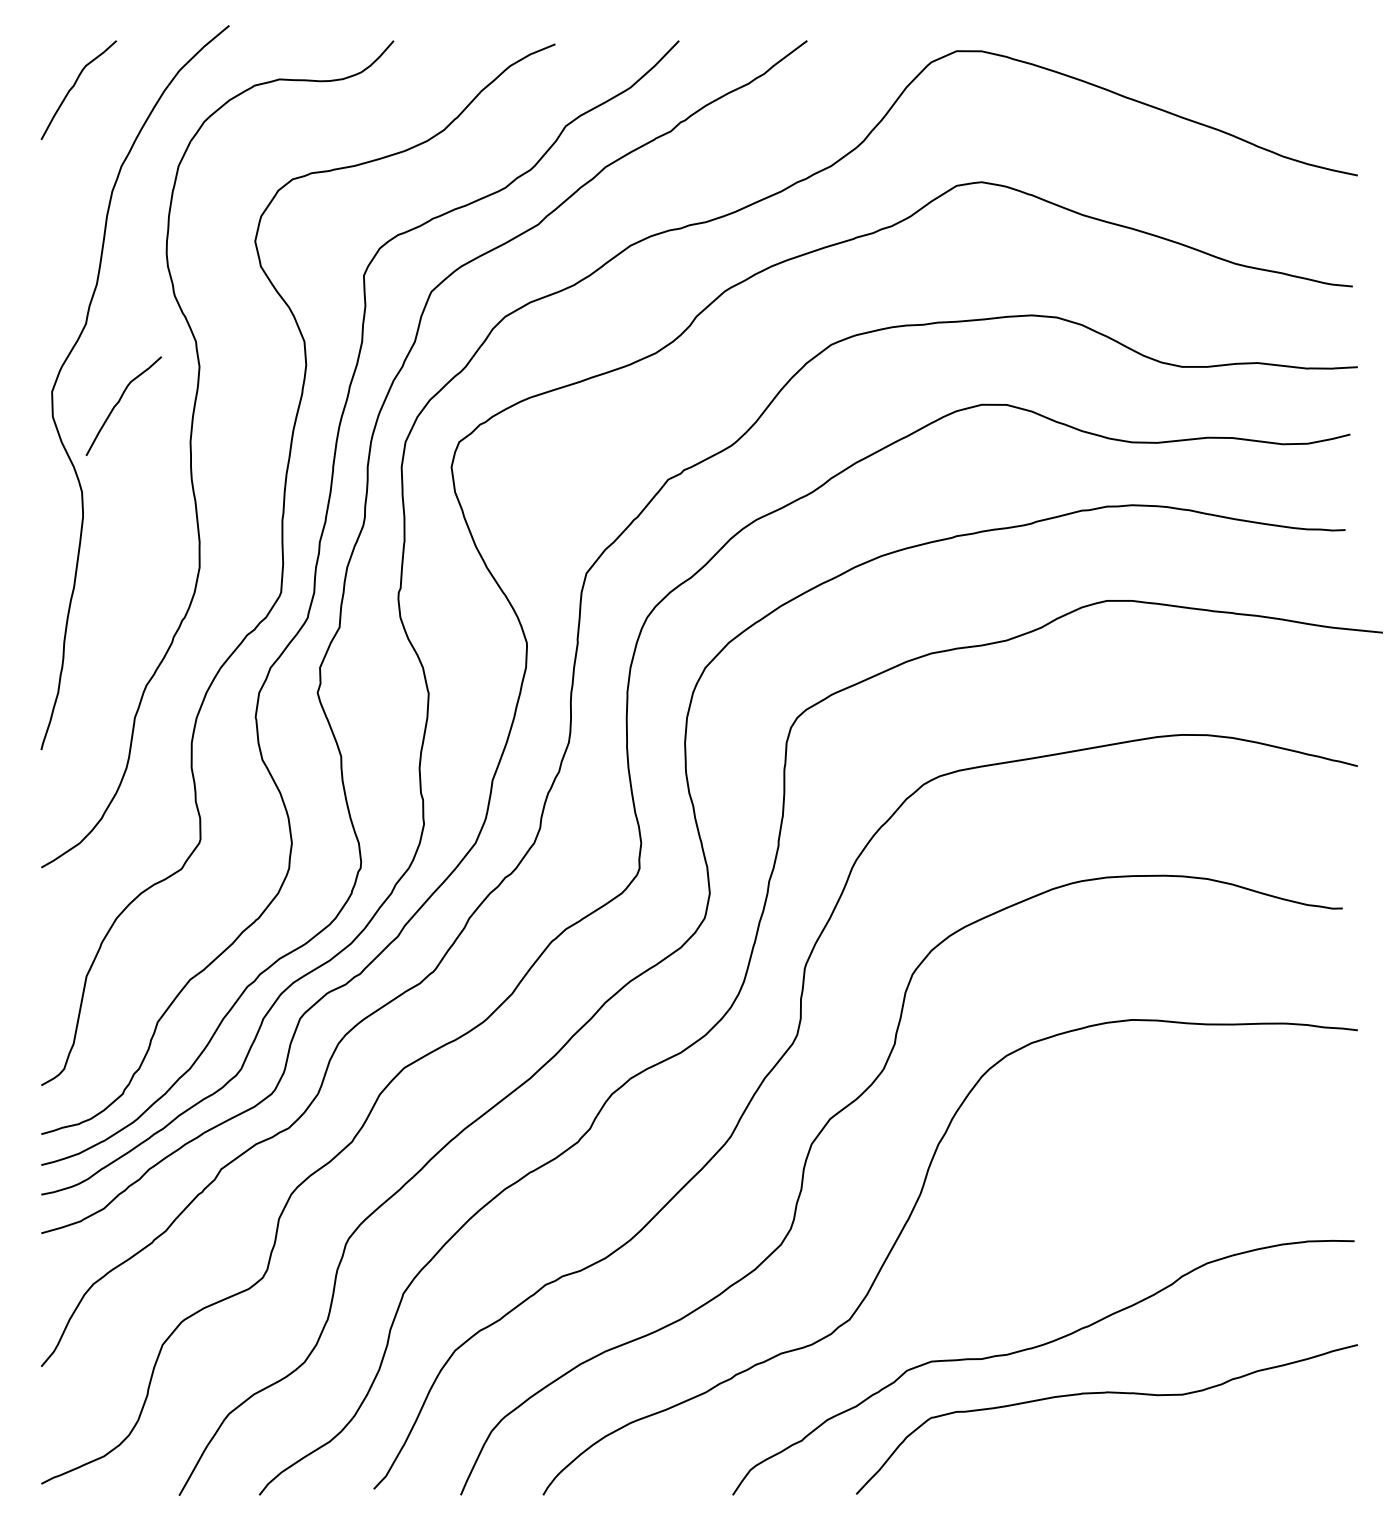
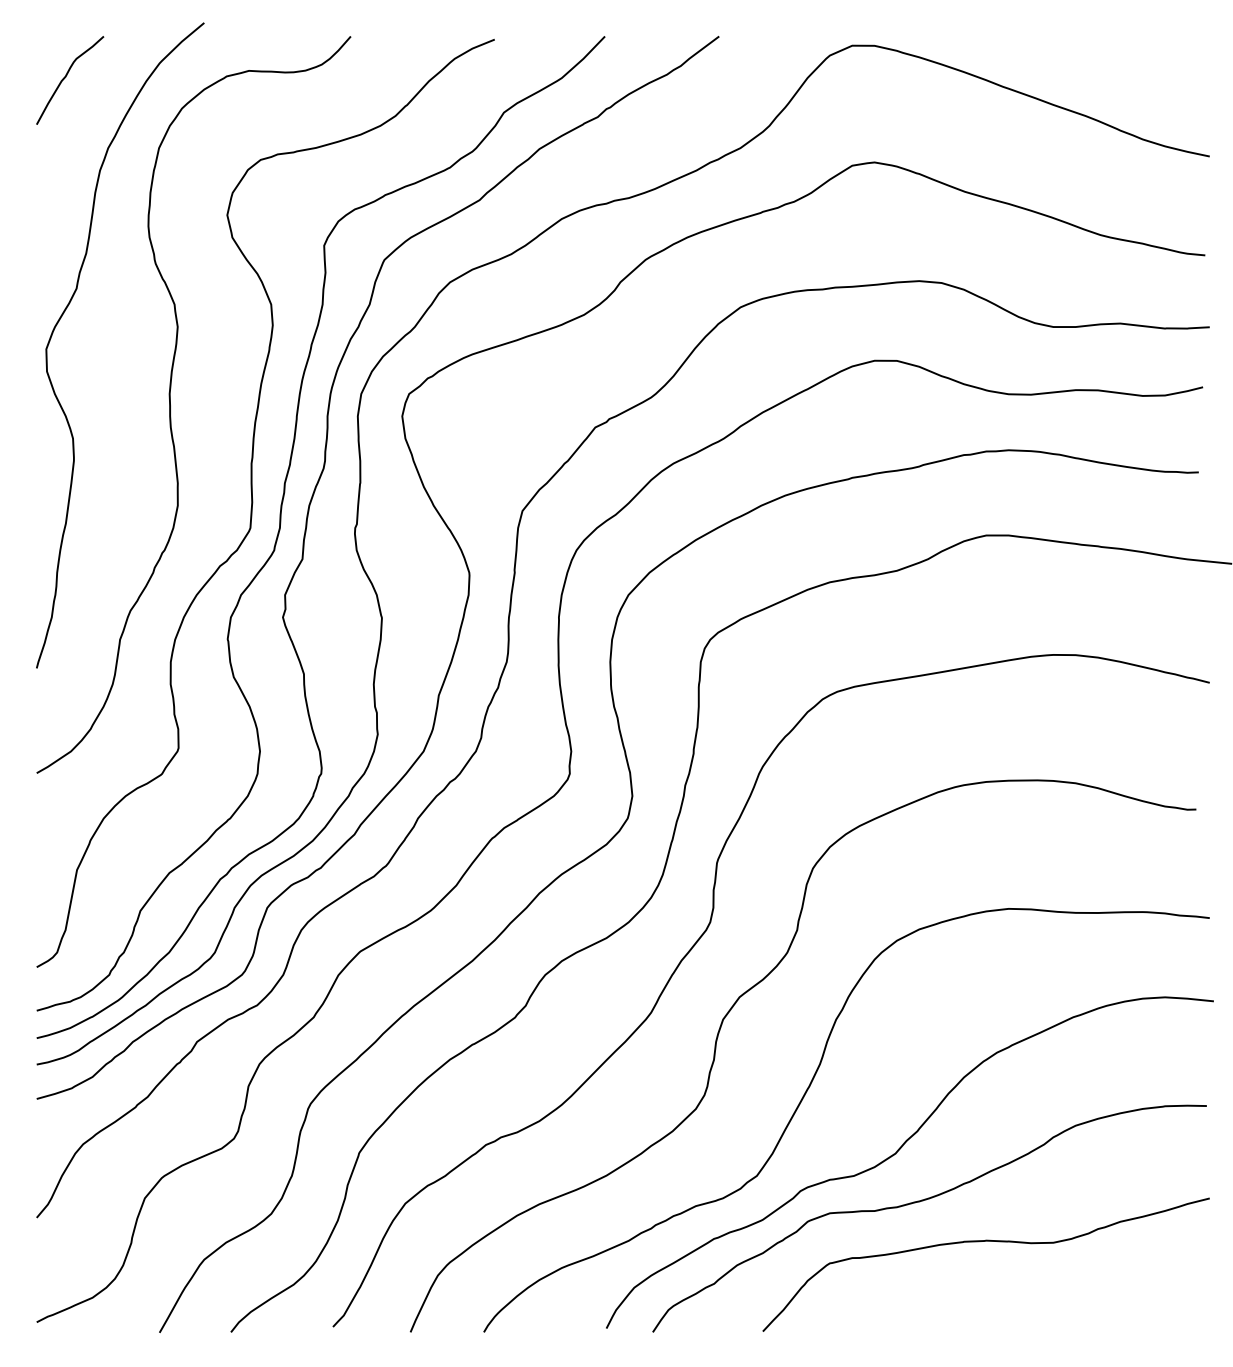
curve: (119, 402) -> (106, 358), removed
curve: (1009, 1291) -> (899, 1150), added

